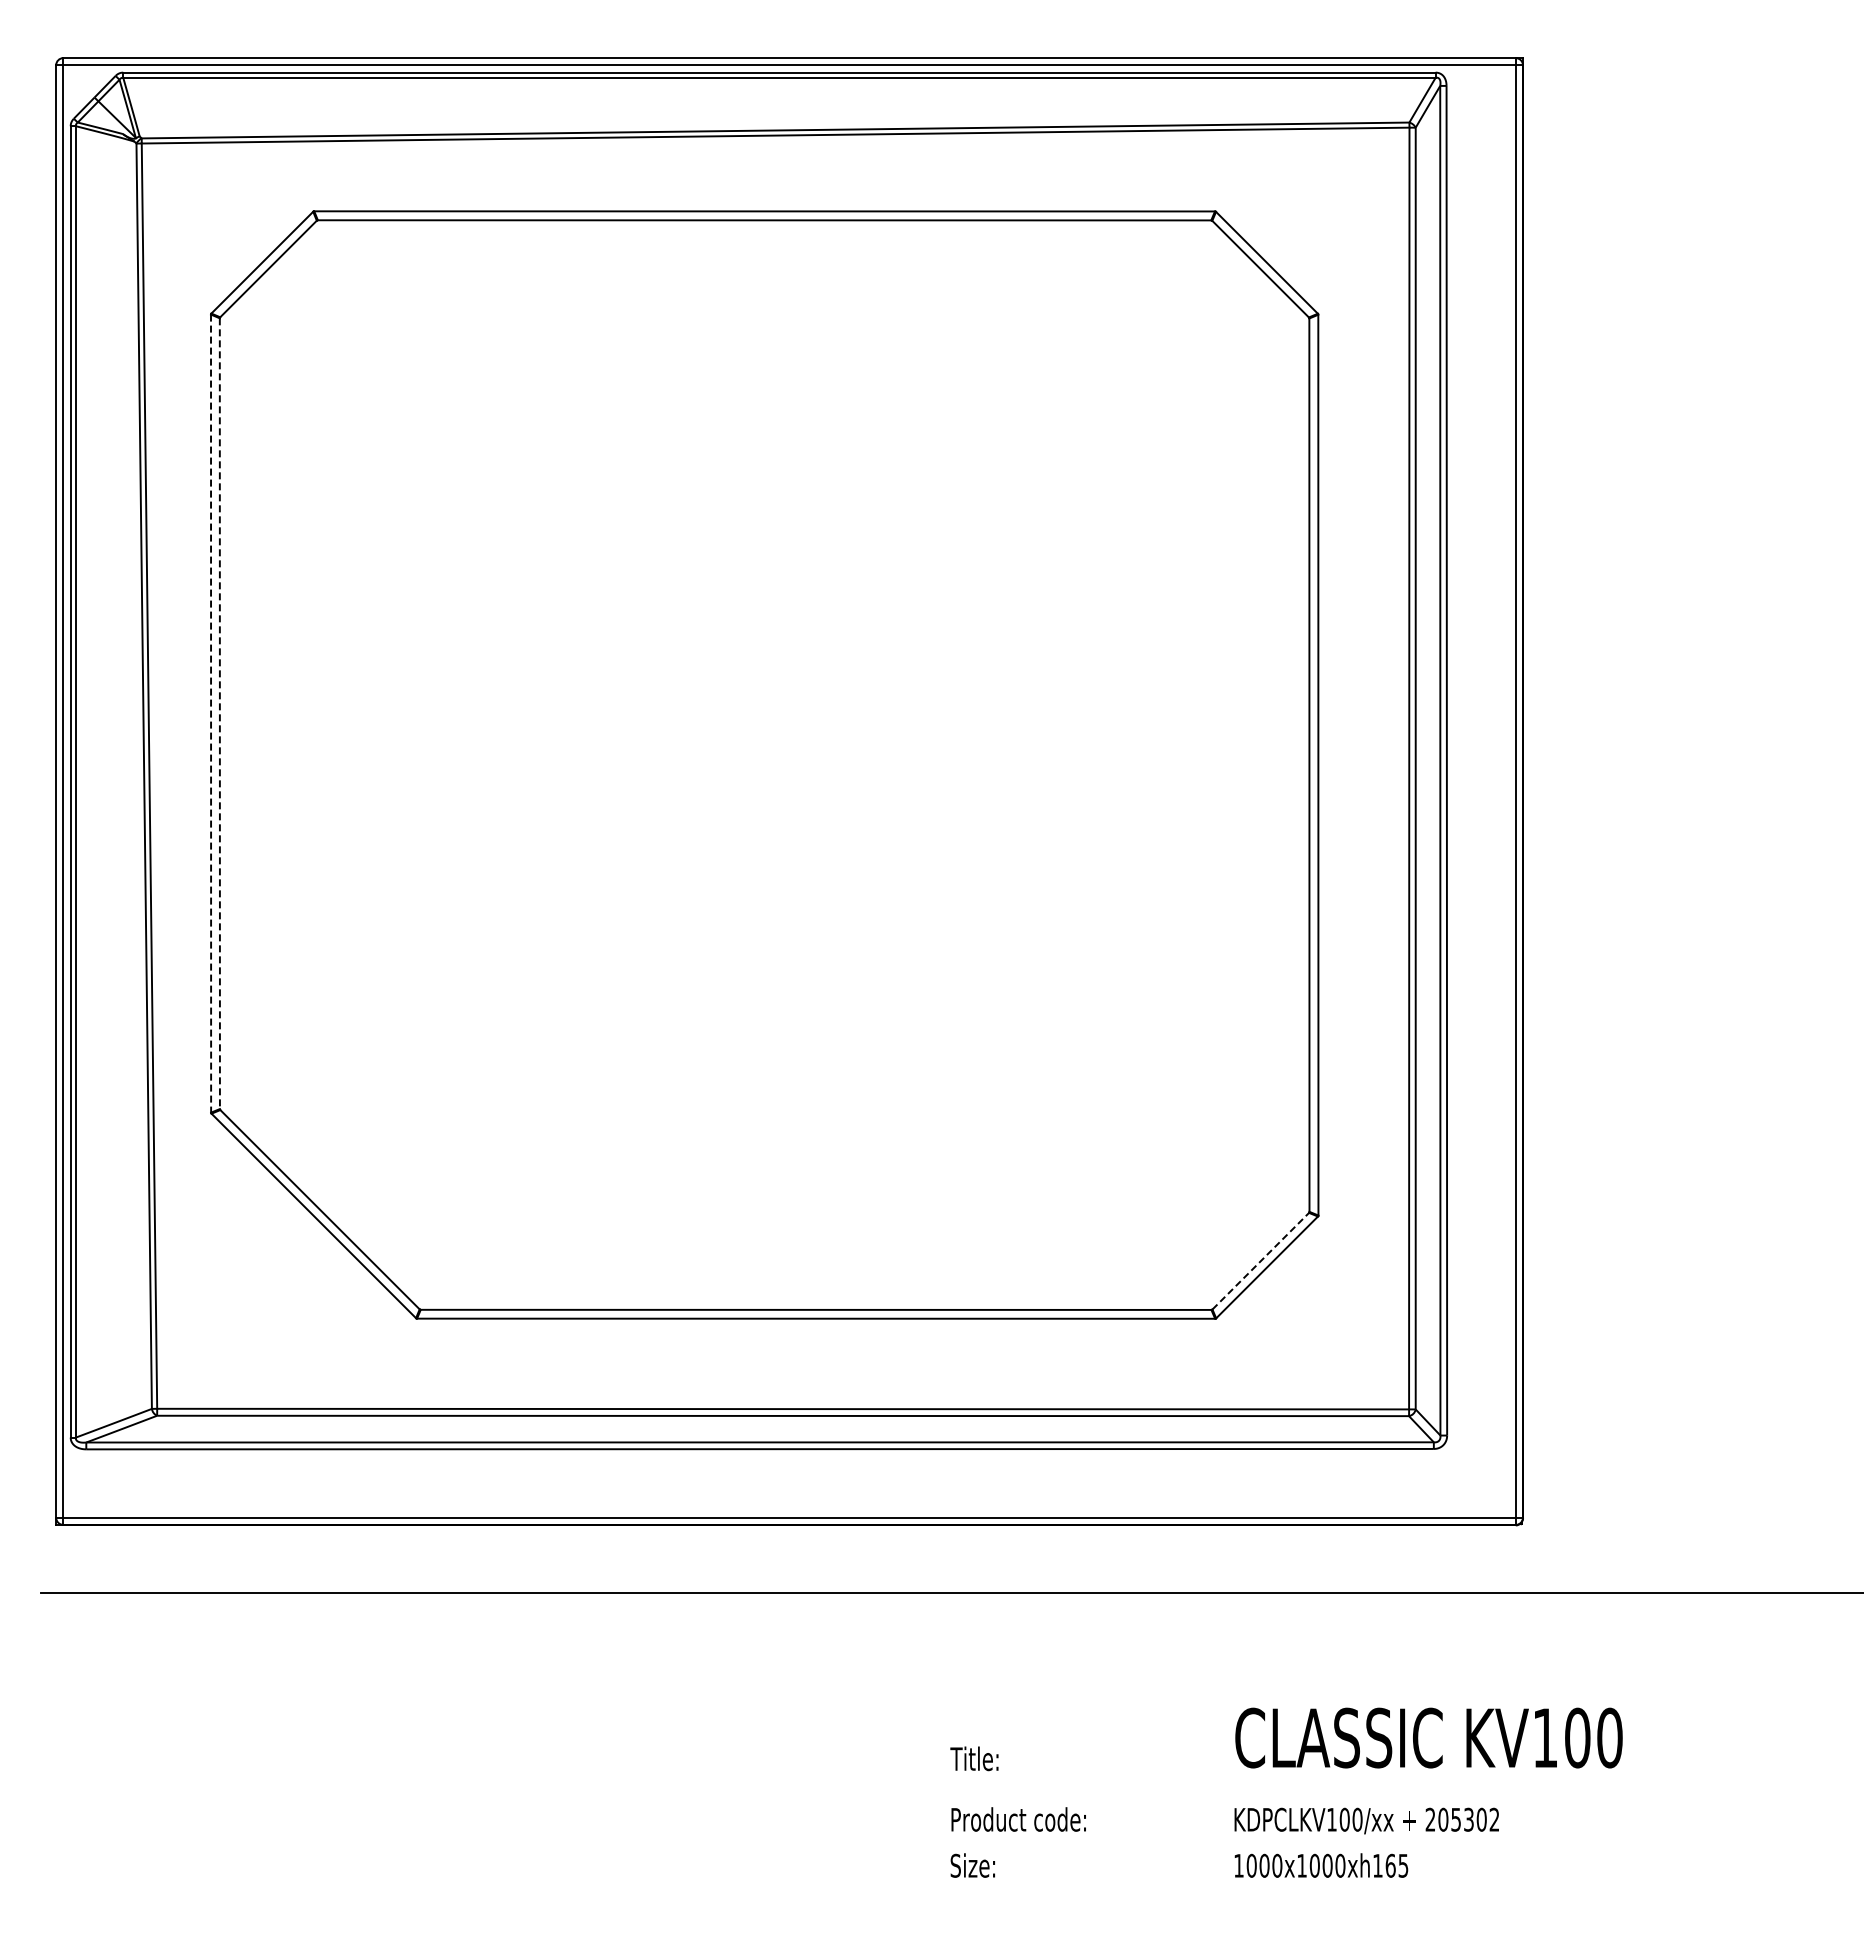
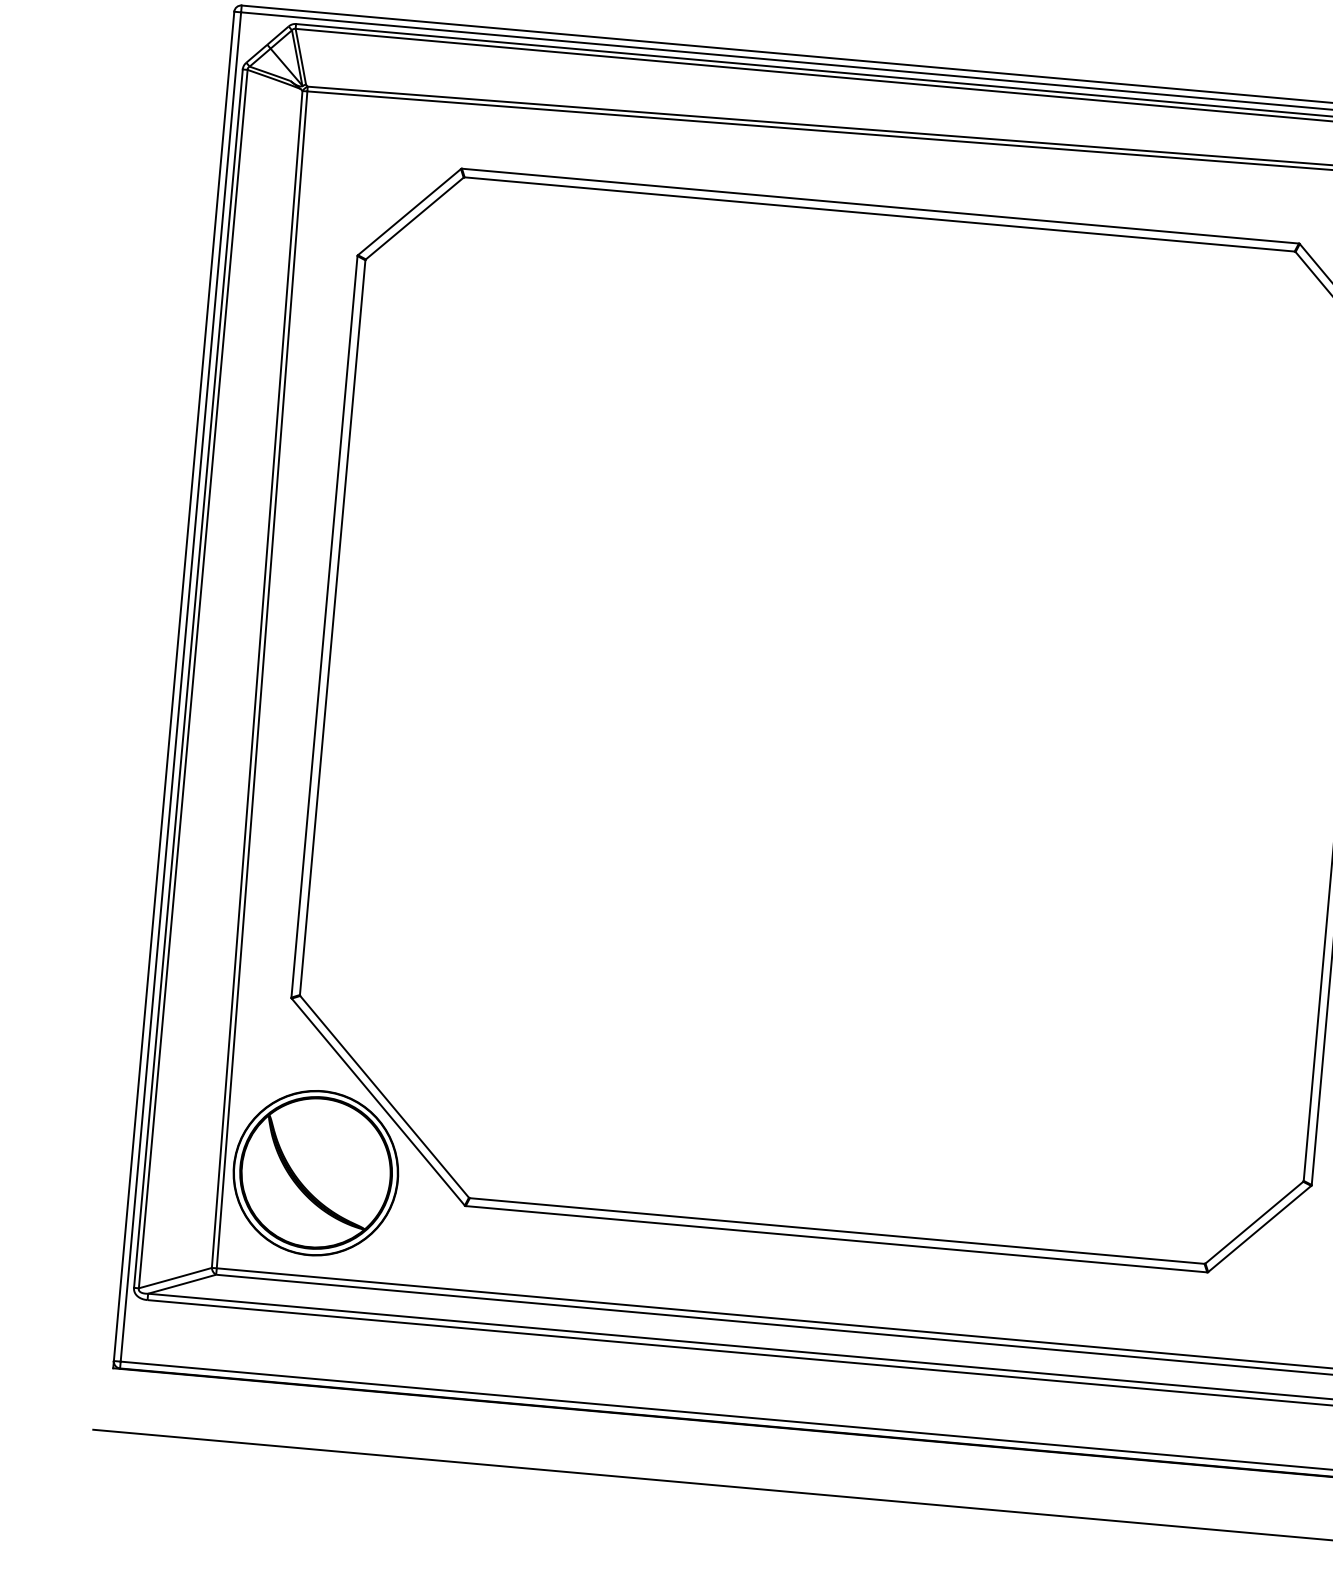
line: (211, 714) -> (324, 627), dashed -> solid
line: (219, 714) -> (332, 628), dashed -> solid
line: (1261, 1260) -> (1255, 1222), dashed -> solid
part: (253, 1297) -> (315, 1172), added

